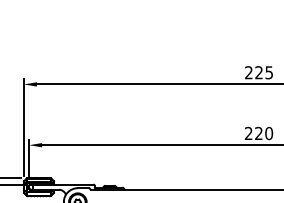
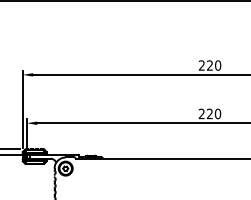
text: (269, 72) -> (218, 65), 225 -> 220

